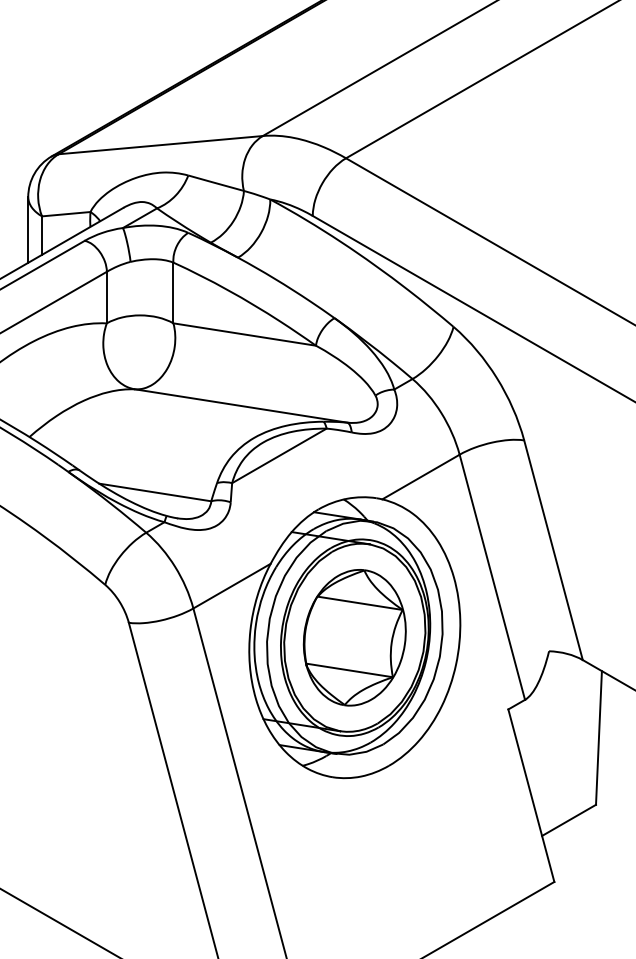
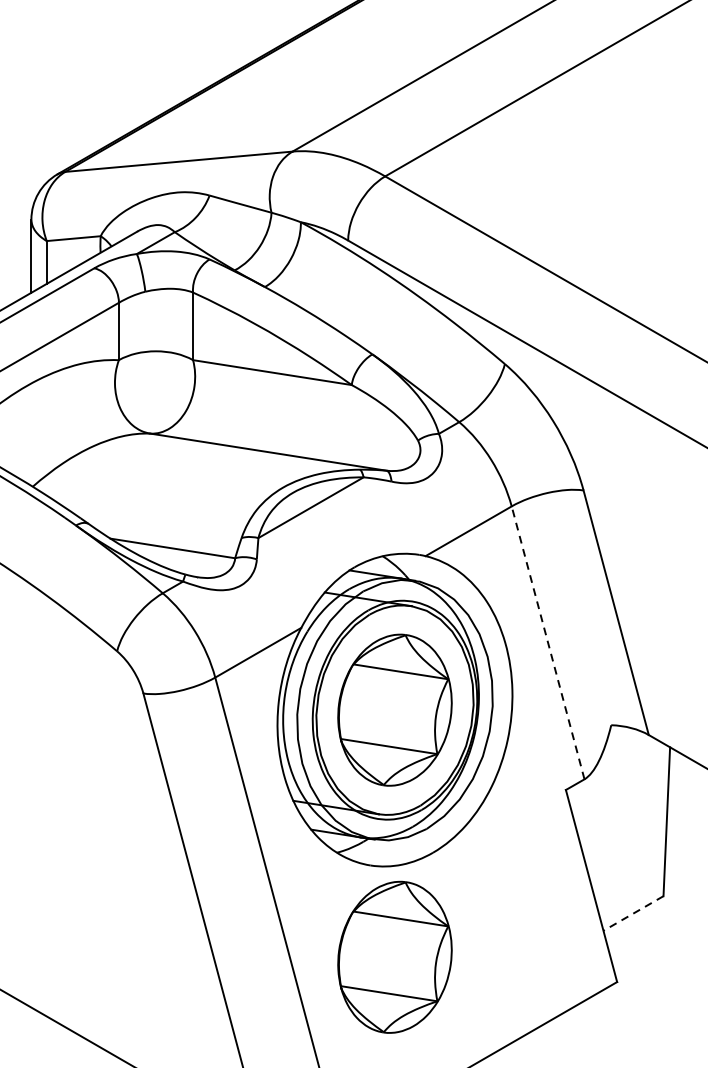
line: (492, 577) -> (548, 643), solid -> dashed
line: (568, 820) -> (632, 913), solid -> dashed
part: (354, 859) -> (394, 957), added

